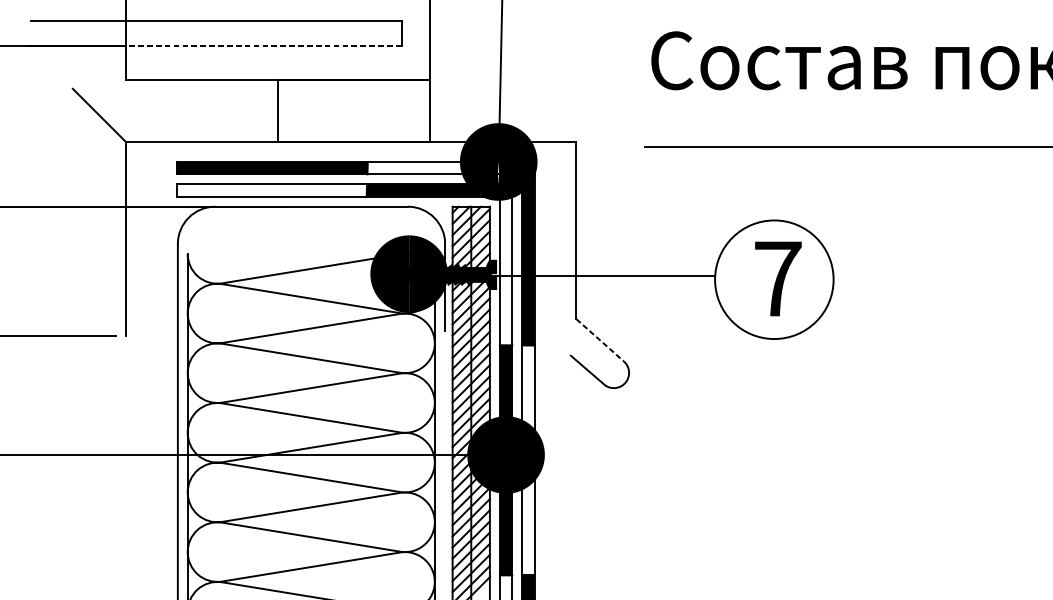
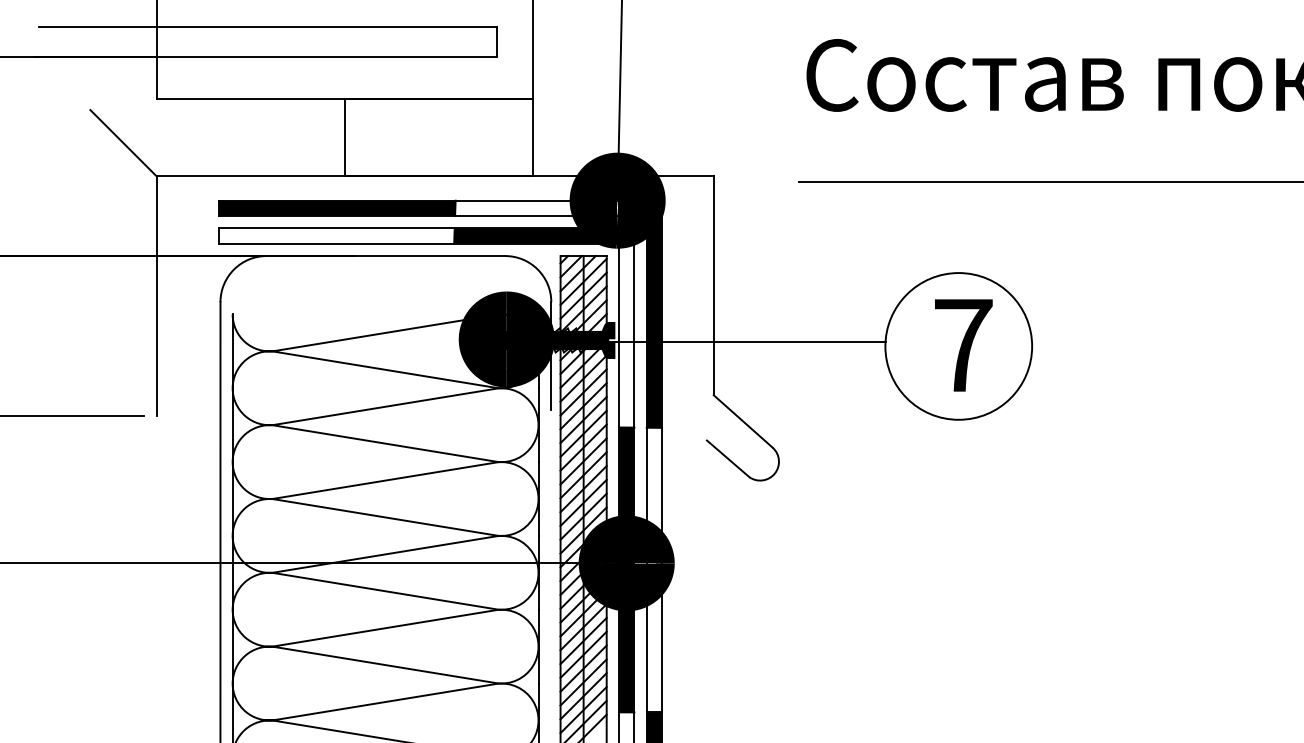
line: (263, 46) -> (326, 57), dashed -> solid
line: (600, 340) -> (743, 421), dashed -> solid

